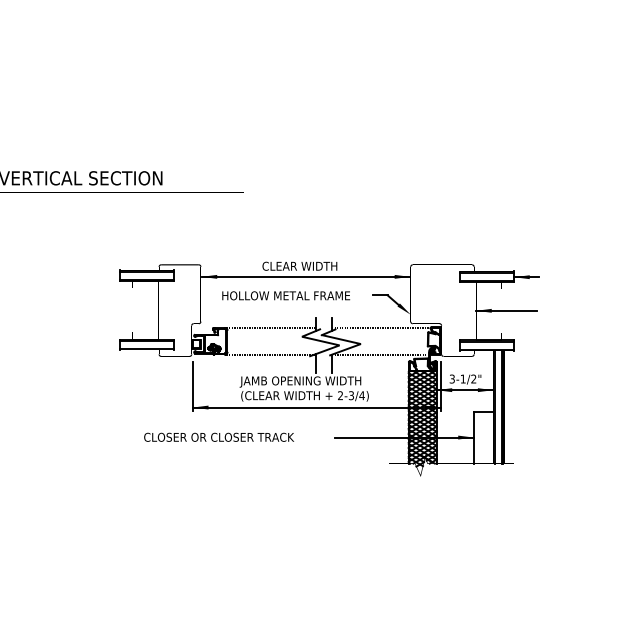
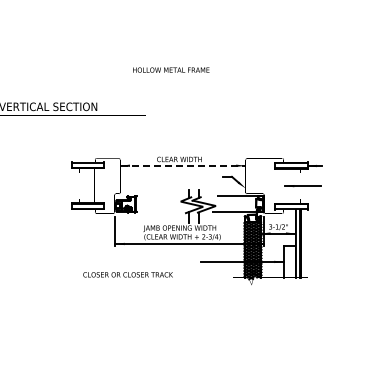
line: (306, 276) -> (183, 165), solid -> dashed
text: (286, 294) -> (171, 69), moved
text: (218, 436) -> (127, 274), moved

